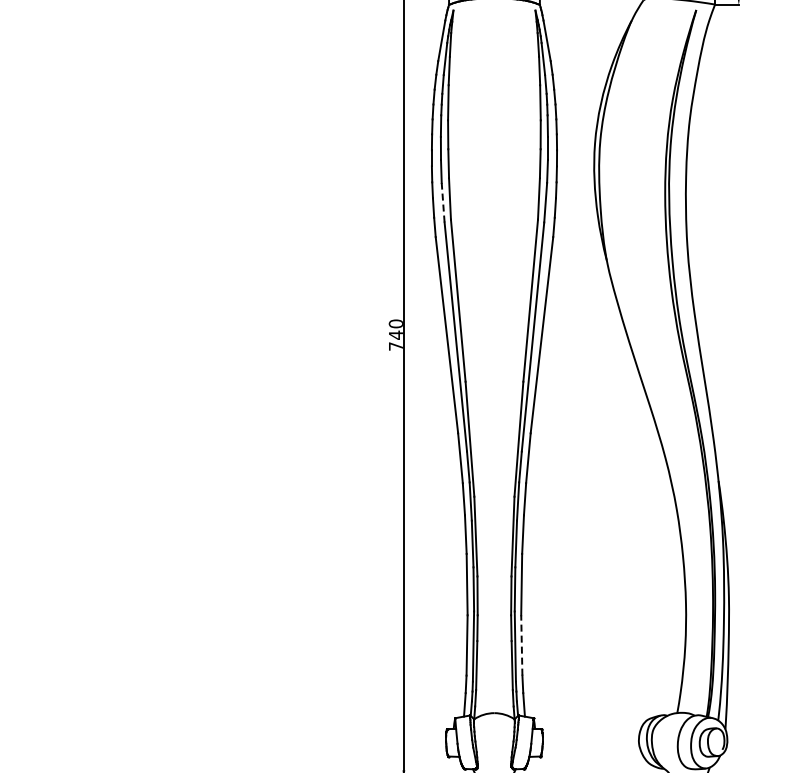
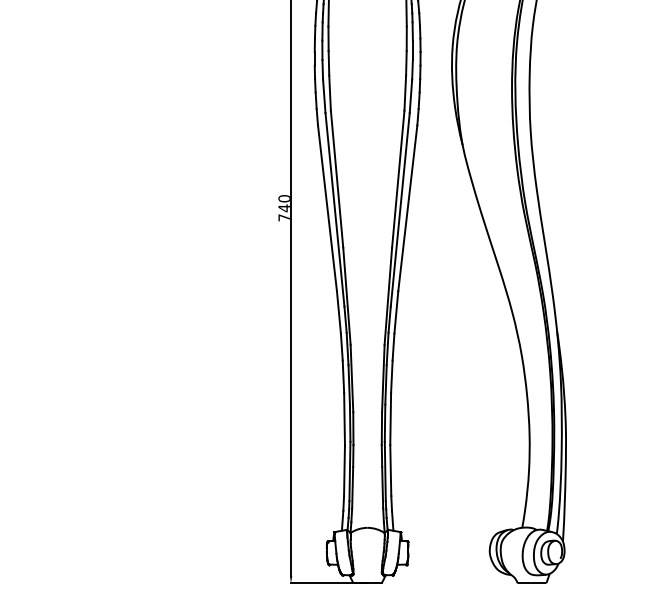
line: (443, 202) -> (324, 96), dashed -> solid
line: (521, 644) -> (390, 469), dashed -> solid

